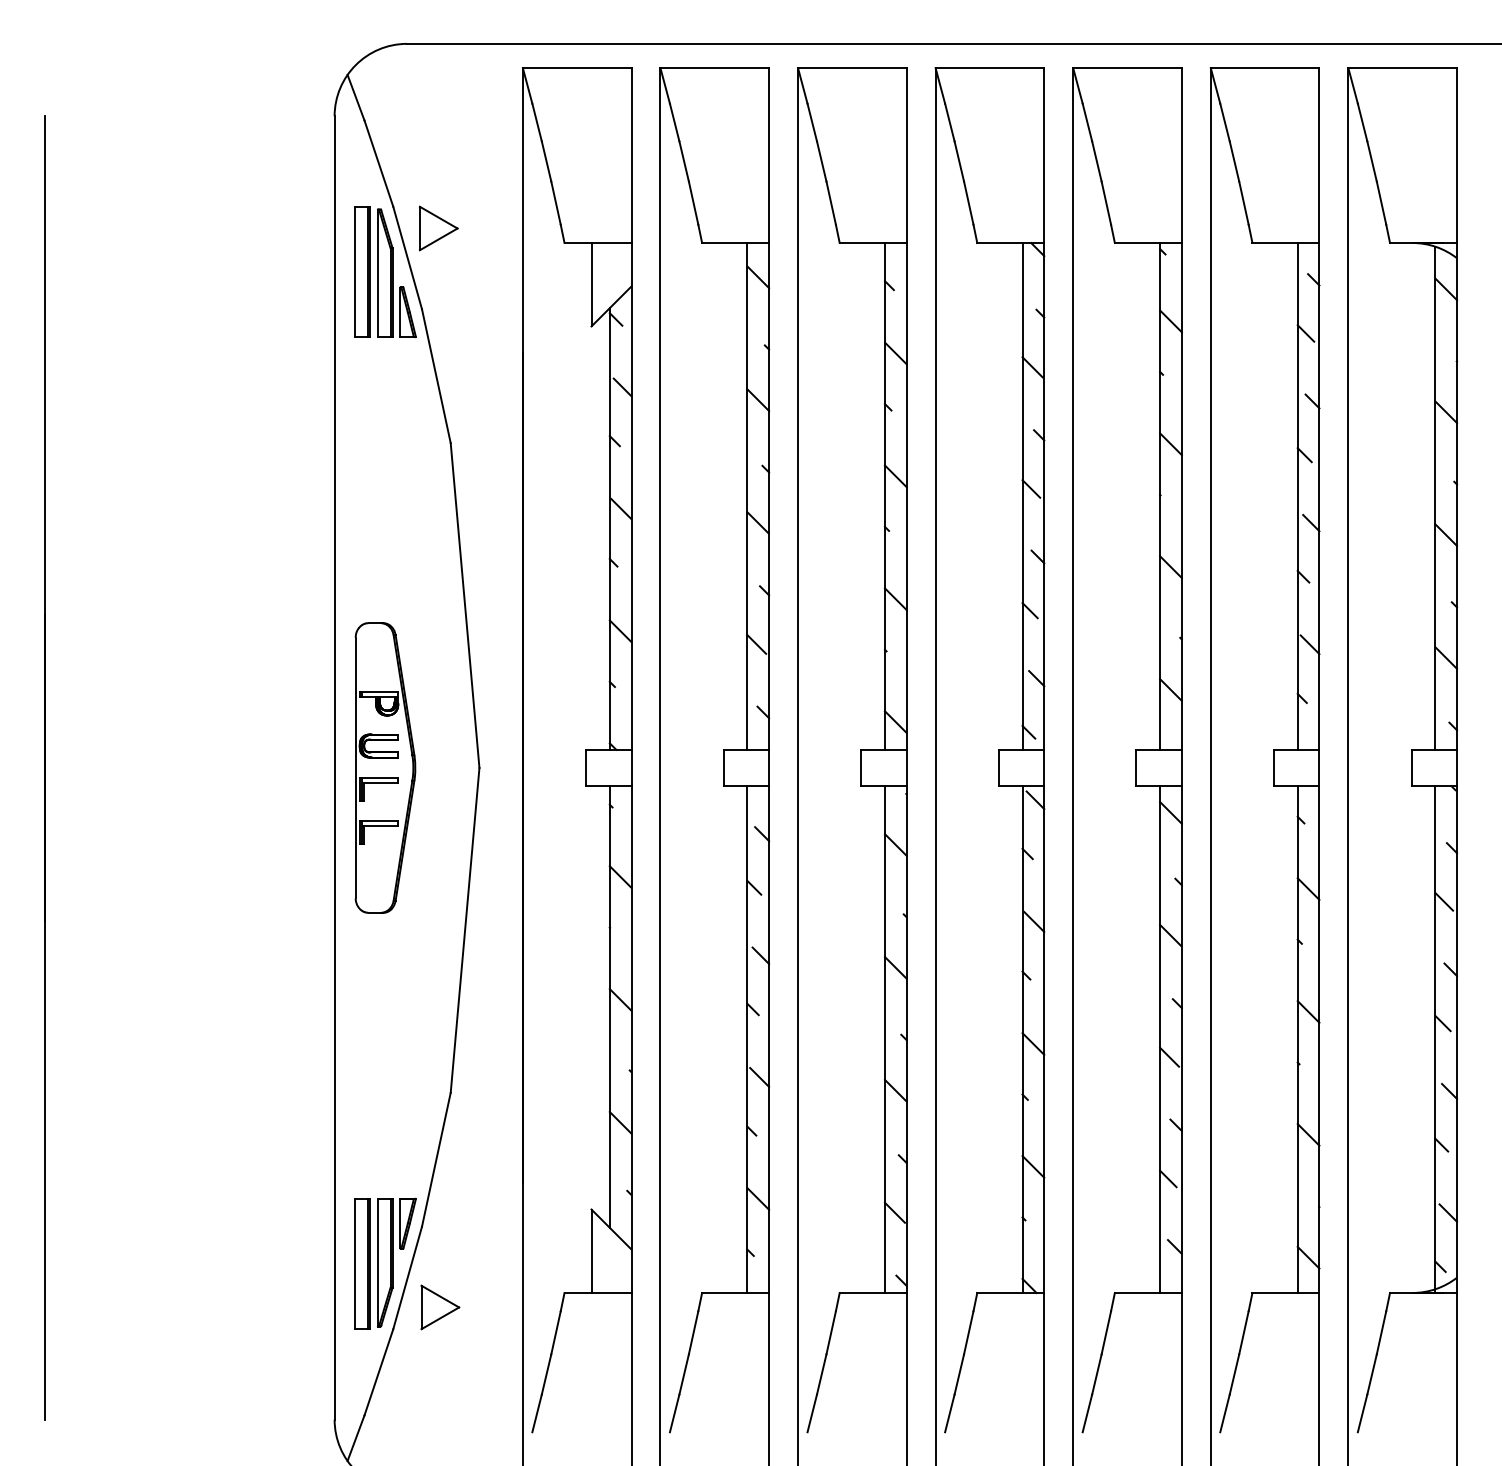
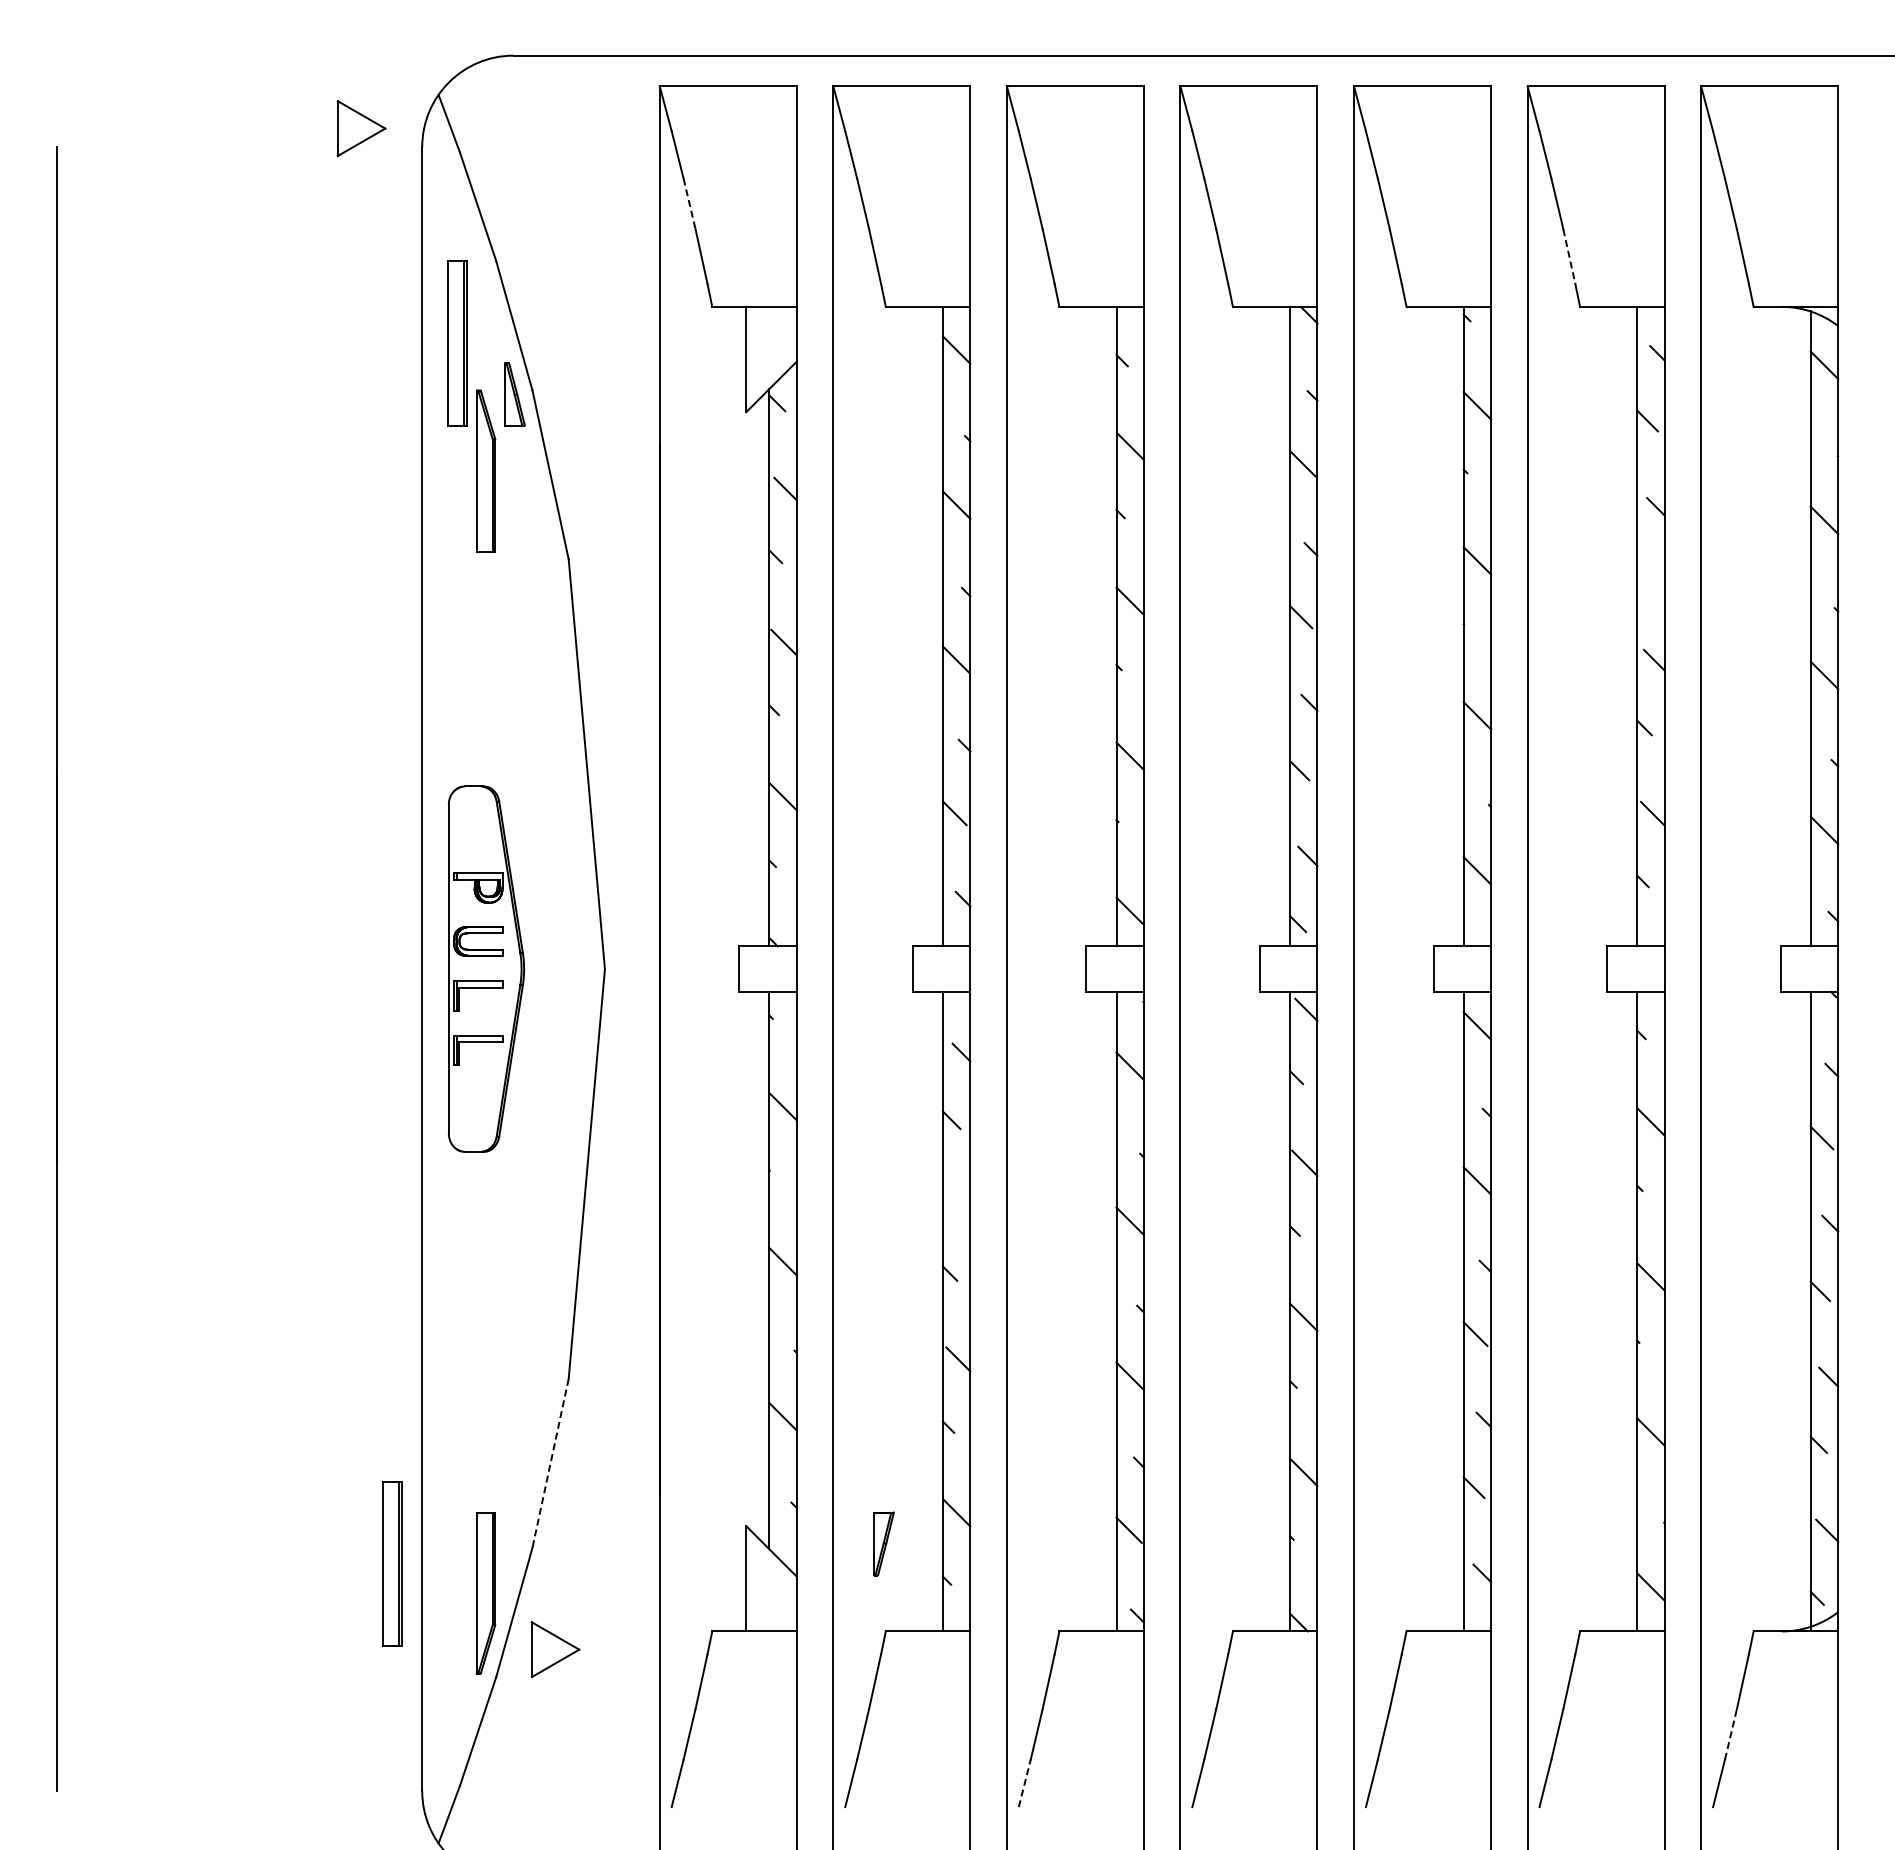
line: (546, 161) -> (689, 204), solid -> dashed
line: (1244, 203) -> (1569, 256), solid -> dashed
part: (438, 228) -> (361, 128), moved
part: (384, 272) -> (485, 470), moved
line: (1304, 455) -> (1645, 574), removed
line: (760, 955) -> (959, 1205), removed
line: (436, 1159) -> (550, 1463), solid -> dashed
part: (407, 1223) -> (883, 1543), moved
part: (362, 1263) -> (392, 1563), moved
line: (1372, 1373) -> (1731, 1733), solid -> dashed
line: (812, 1412) -> (1024, 1782), solid -> dashed

